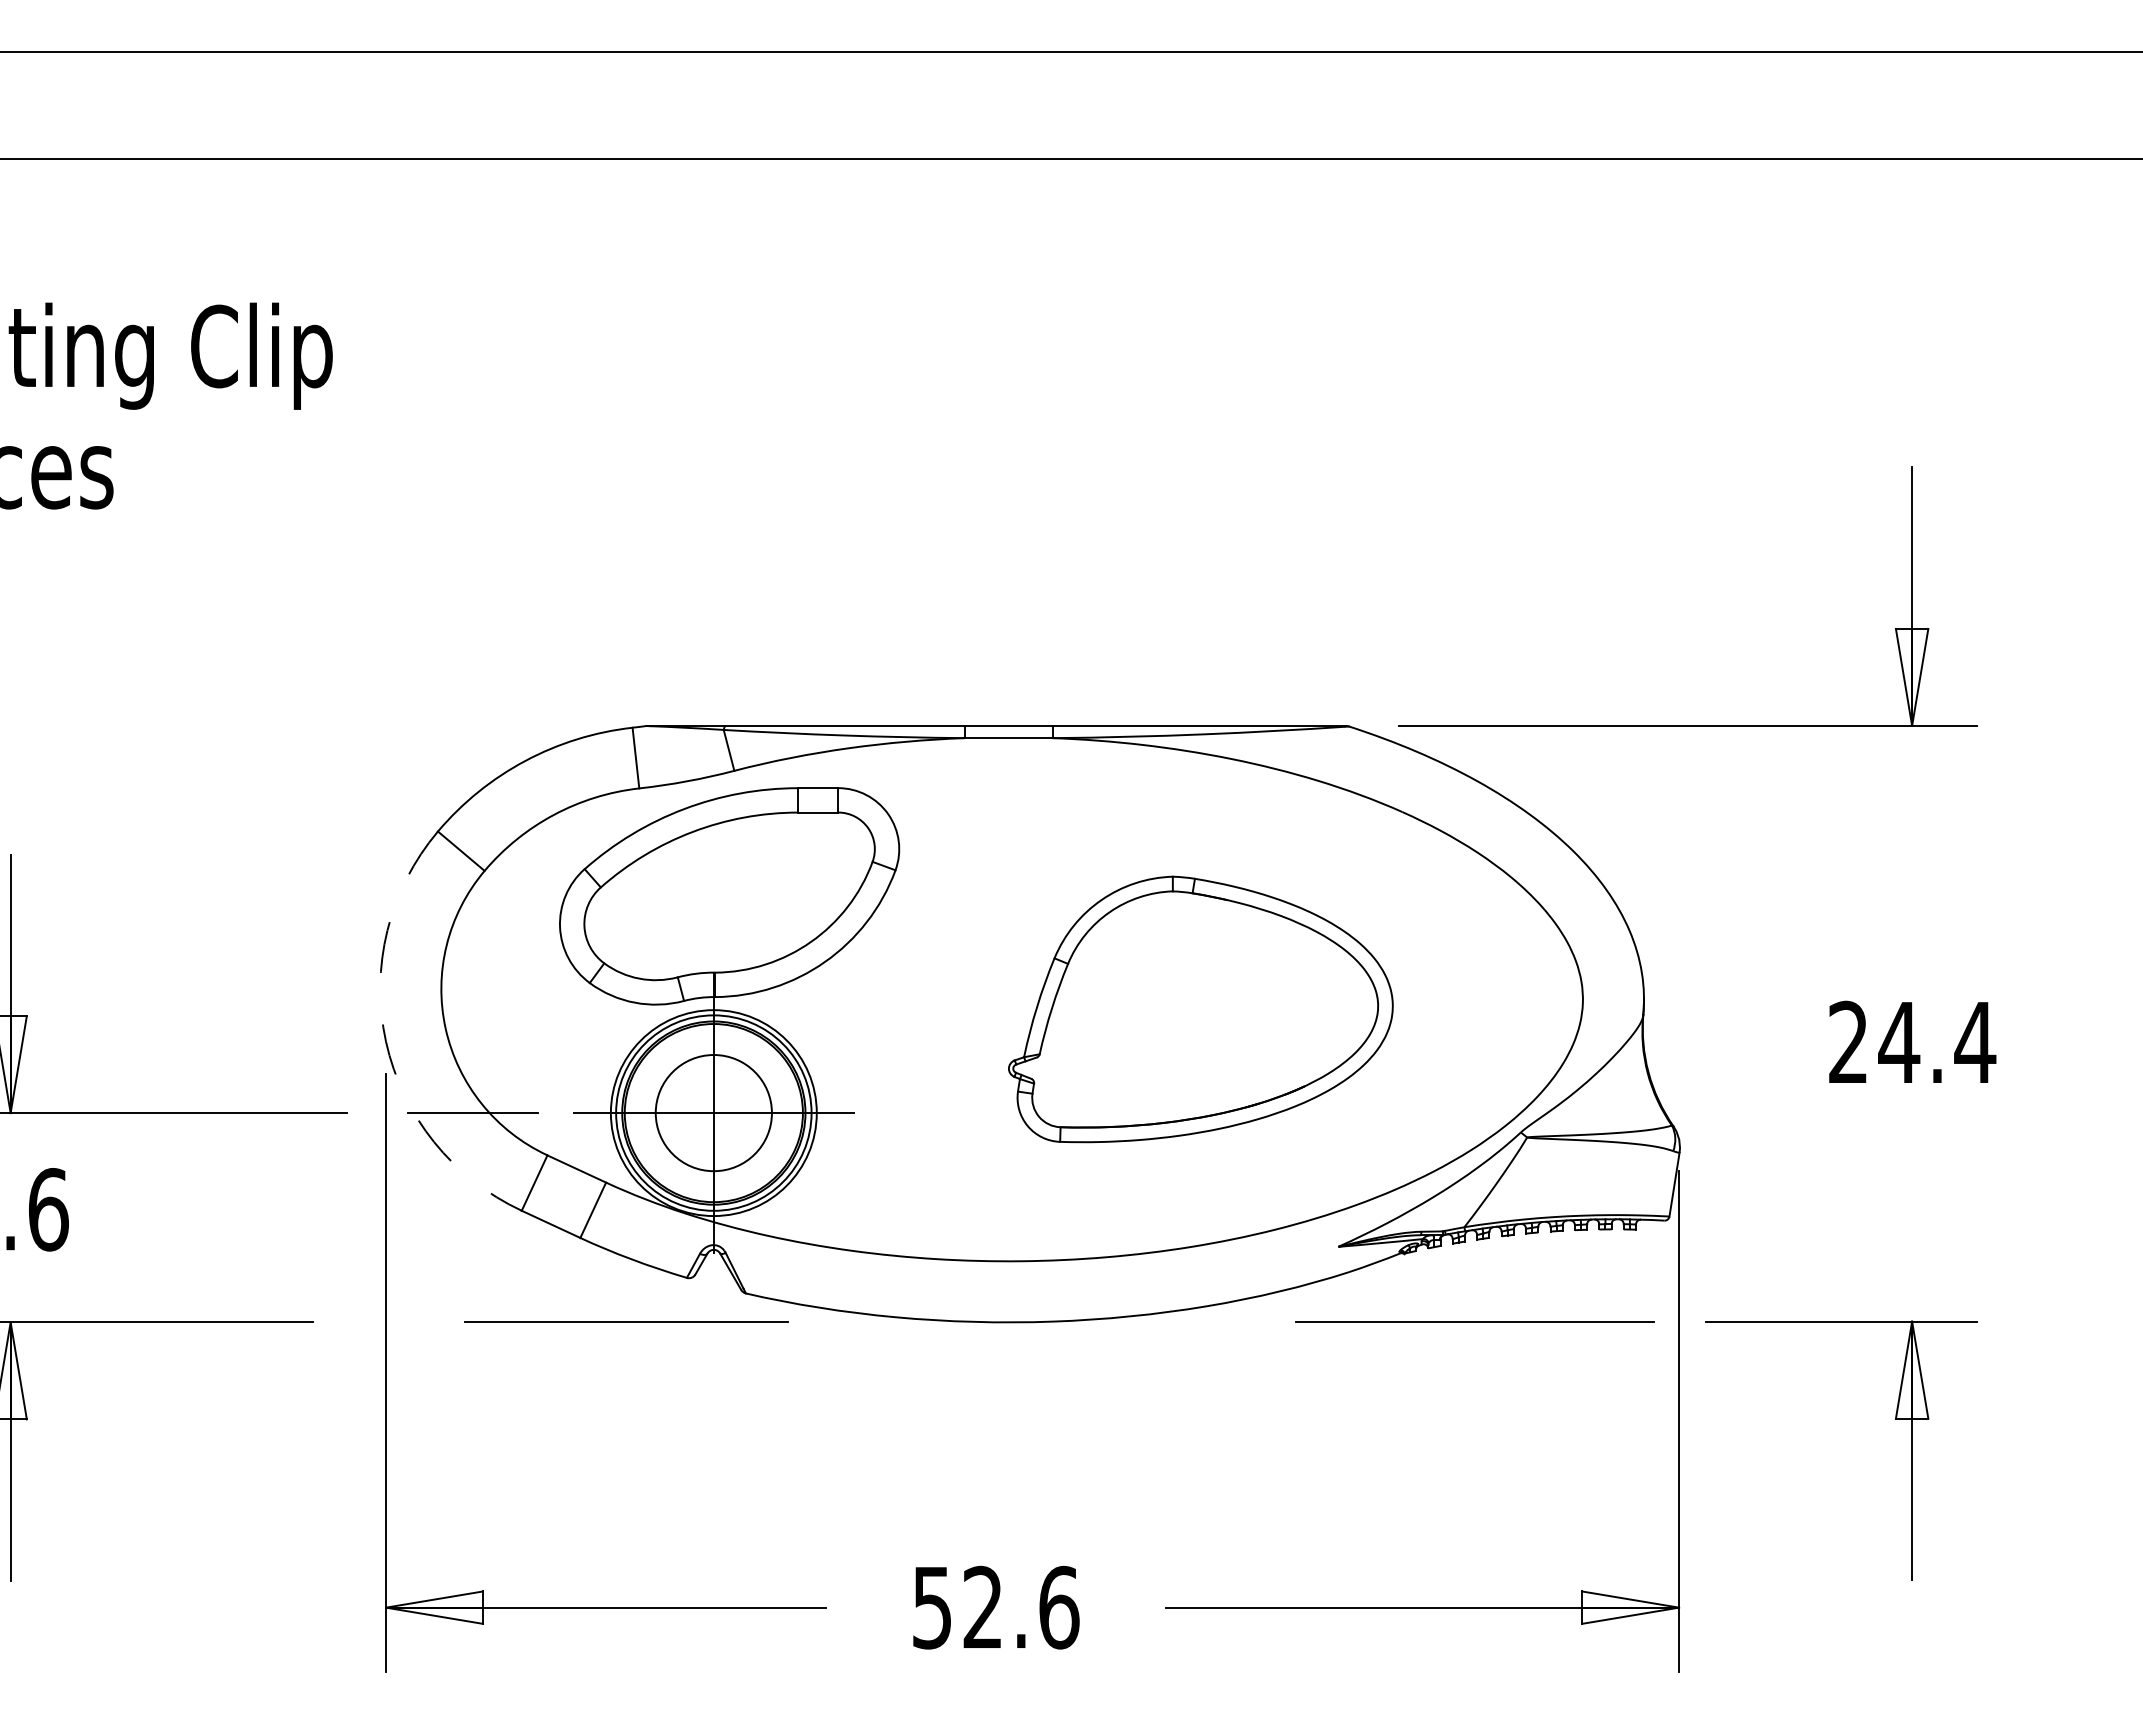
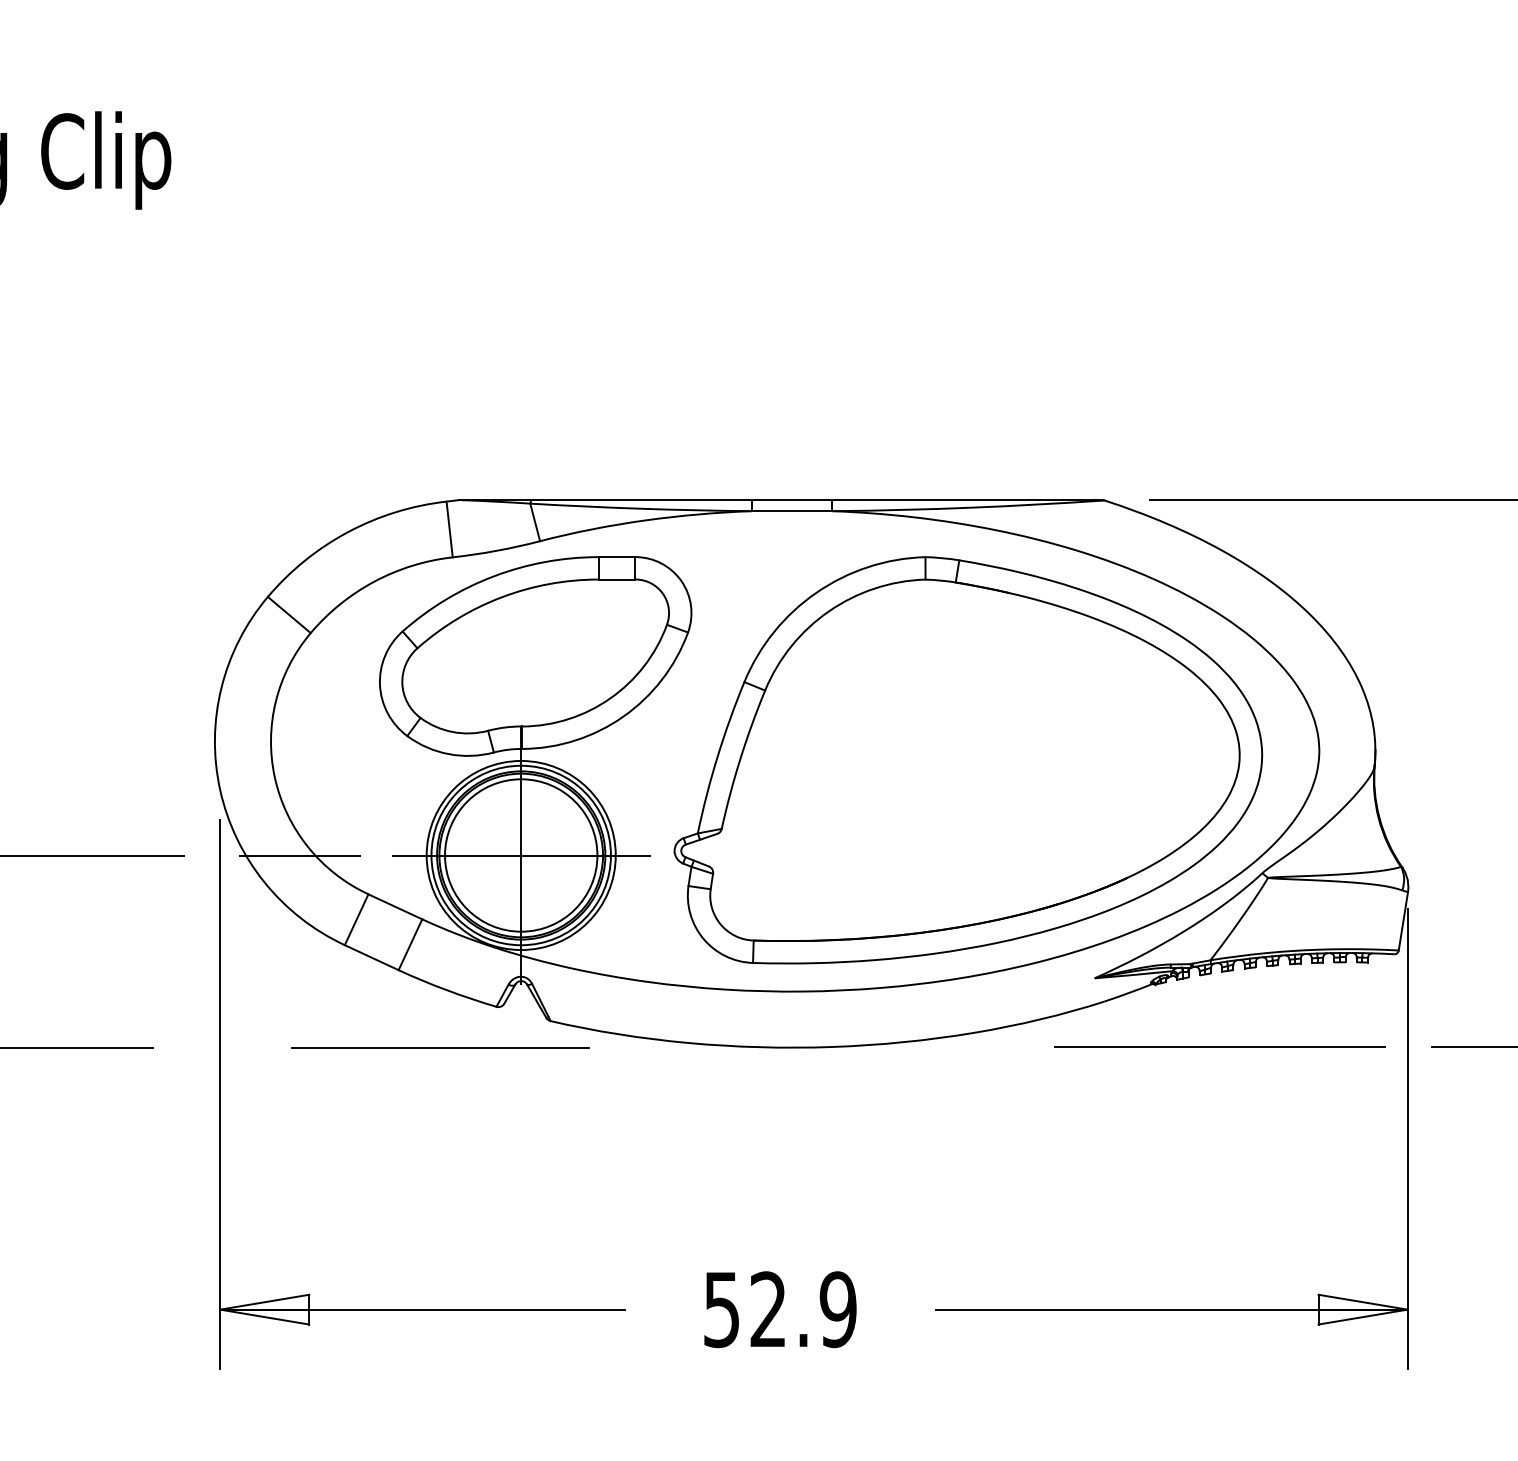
part: (1200, 1009) -> (968, 760), size x1.67
arc: (386, 1041) -> (220, 789), dashed -> solid
circle: (713, 1113) -> (520, 855), size x1.43
text: (1059, 1607) -> (838, 1309), 52.6 -> 52.9

